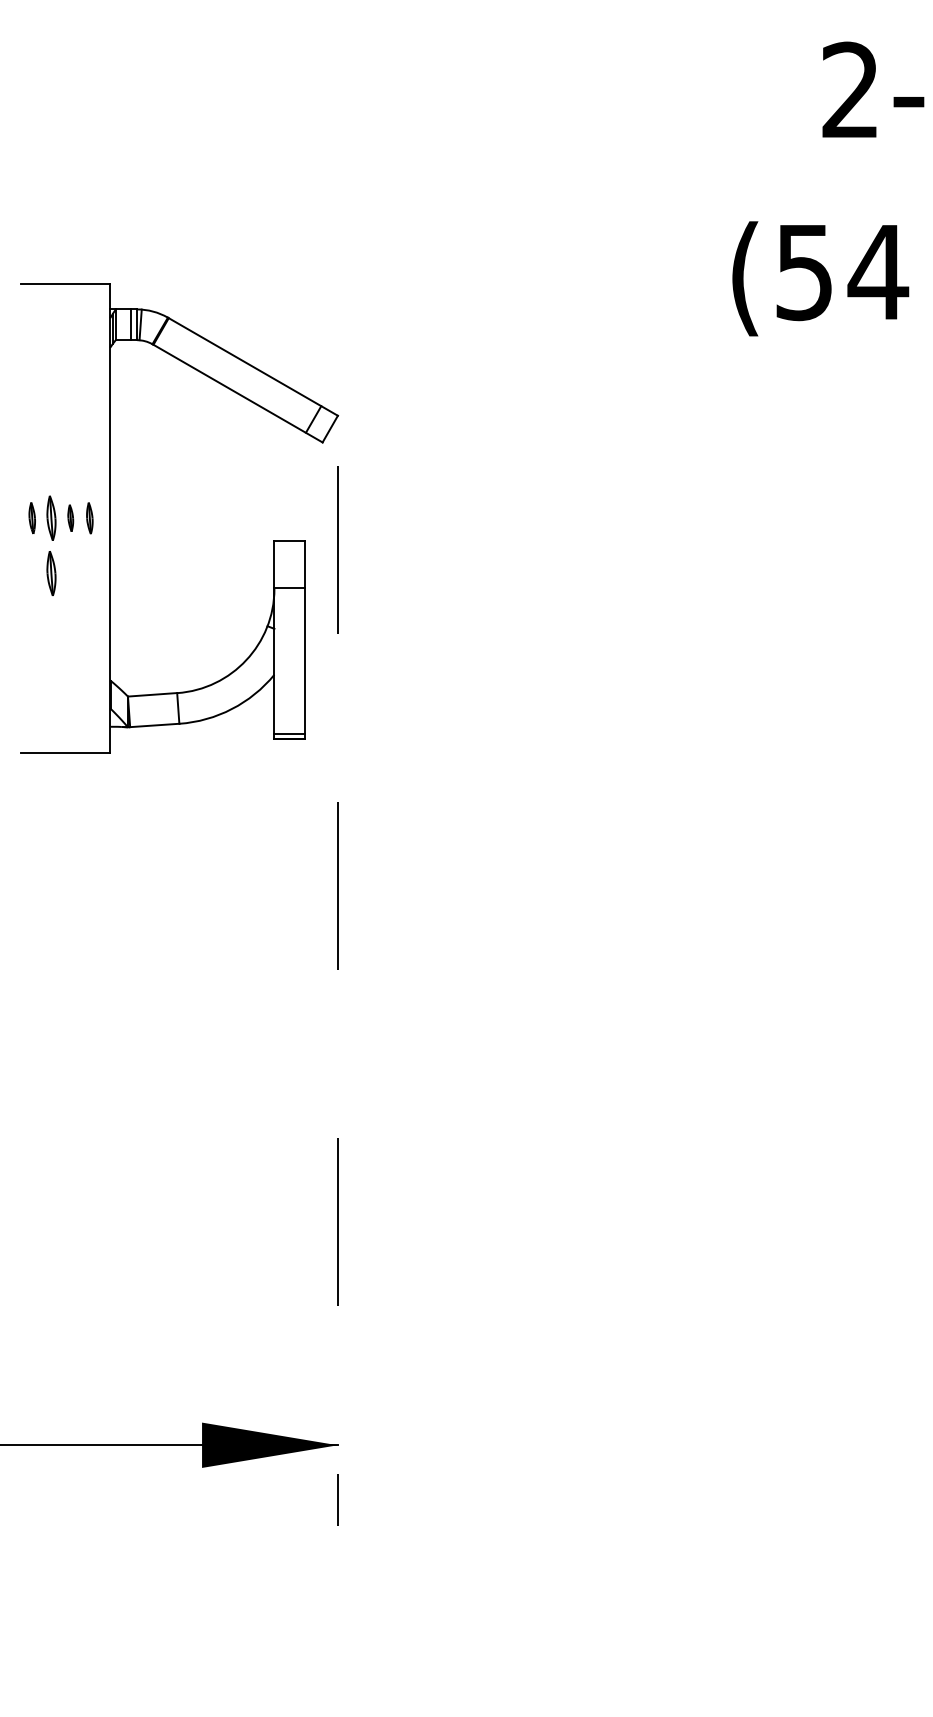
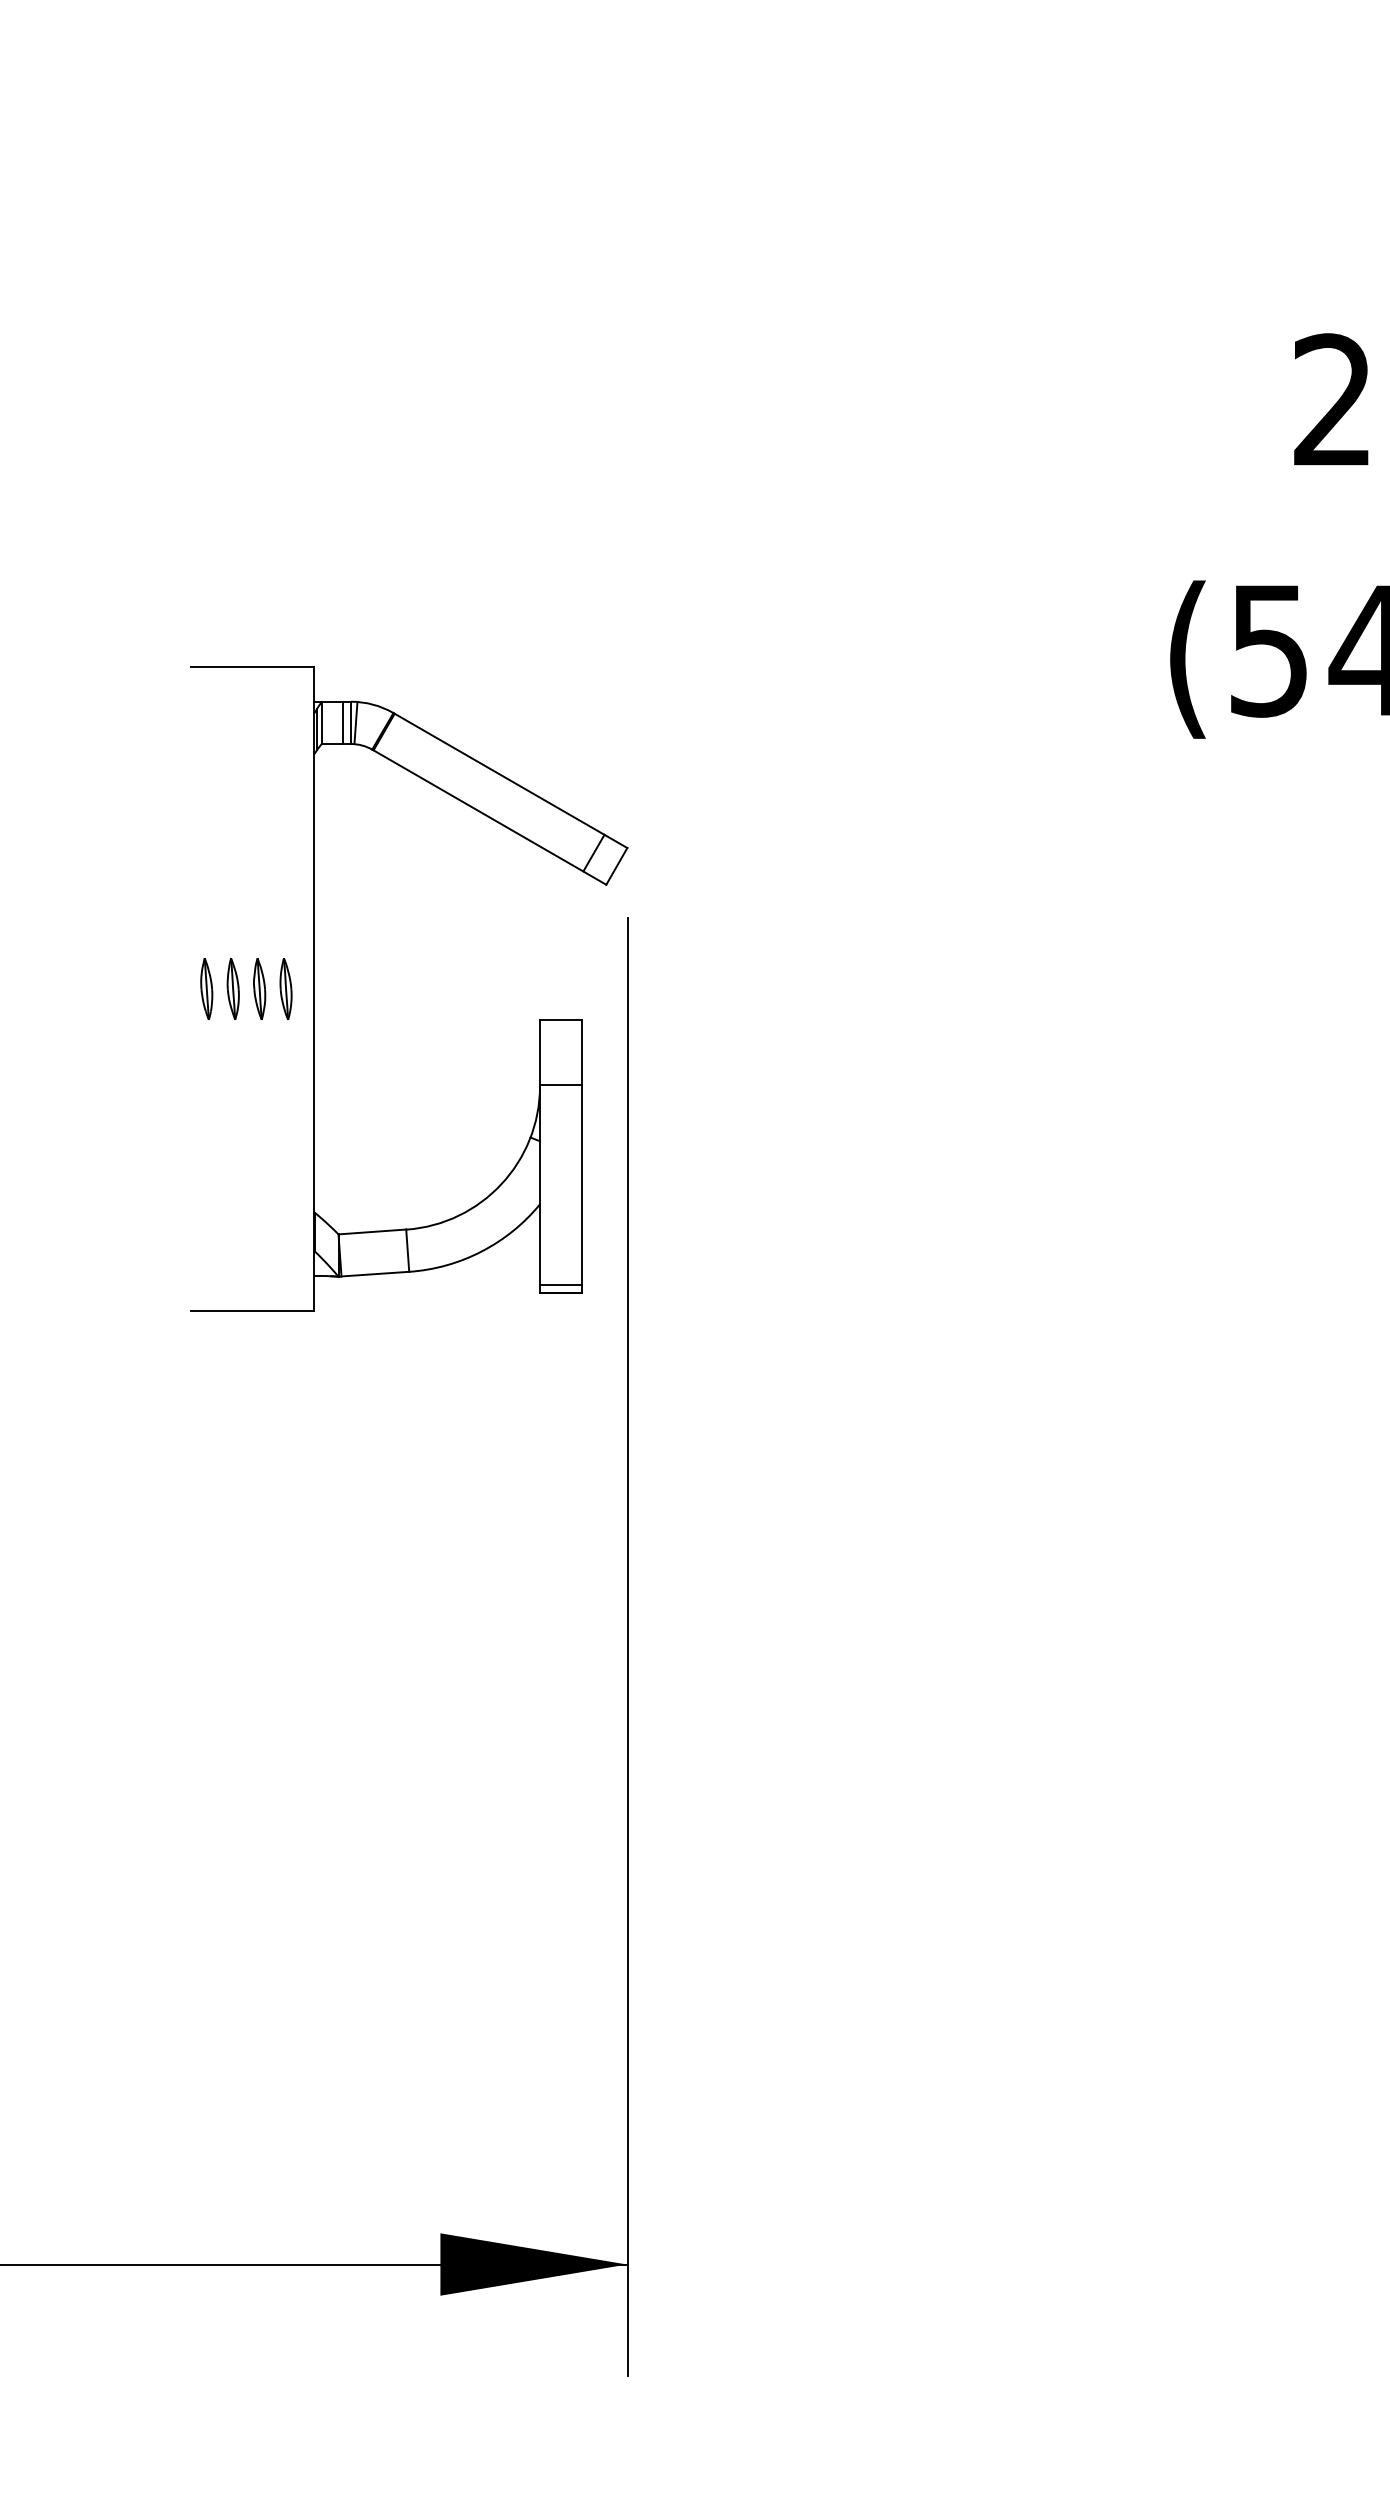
part: (32, 517) -> (206, 988), size x1.43
part: (70, 517) -> (259, 988), size x1.67
part: (89, 518) -> (285, 989), size x1.43
part: (50, 573) -> (232, 1065), removed
line: (338, 996) -> (627, 1647), dashed -> solid

